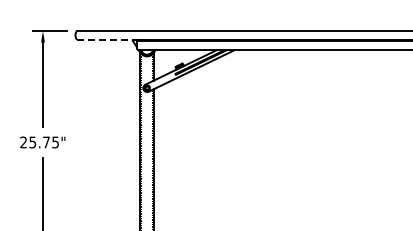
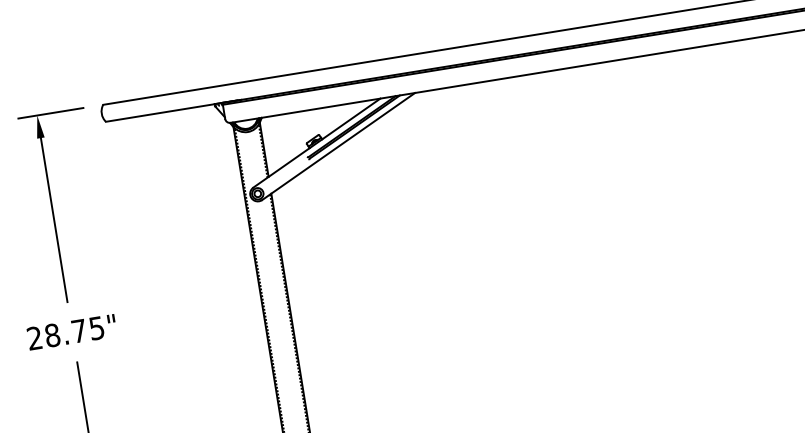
line: (106, 39) -> (163, 111), dashed -> solid
text: (32, 142) -> (52, 335), 25.75" -> 28.75"

